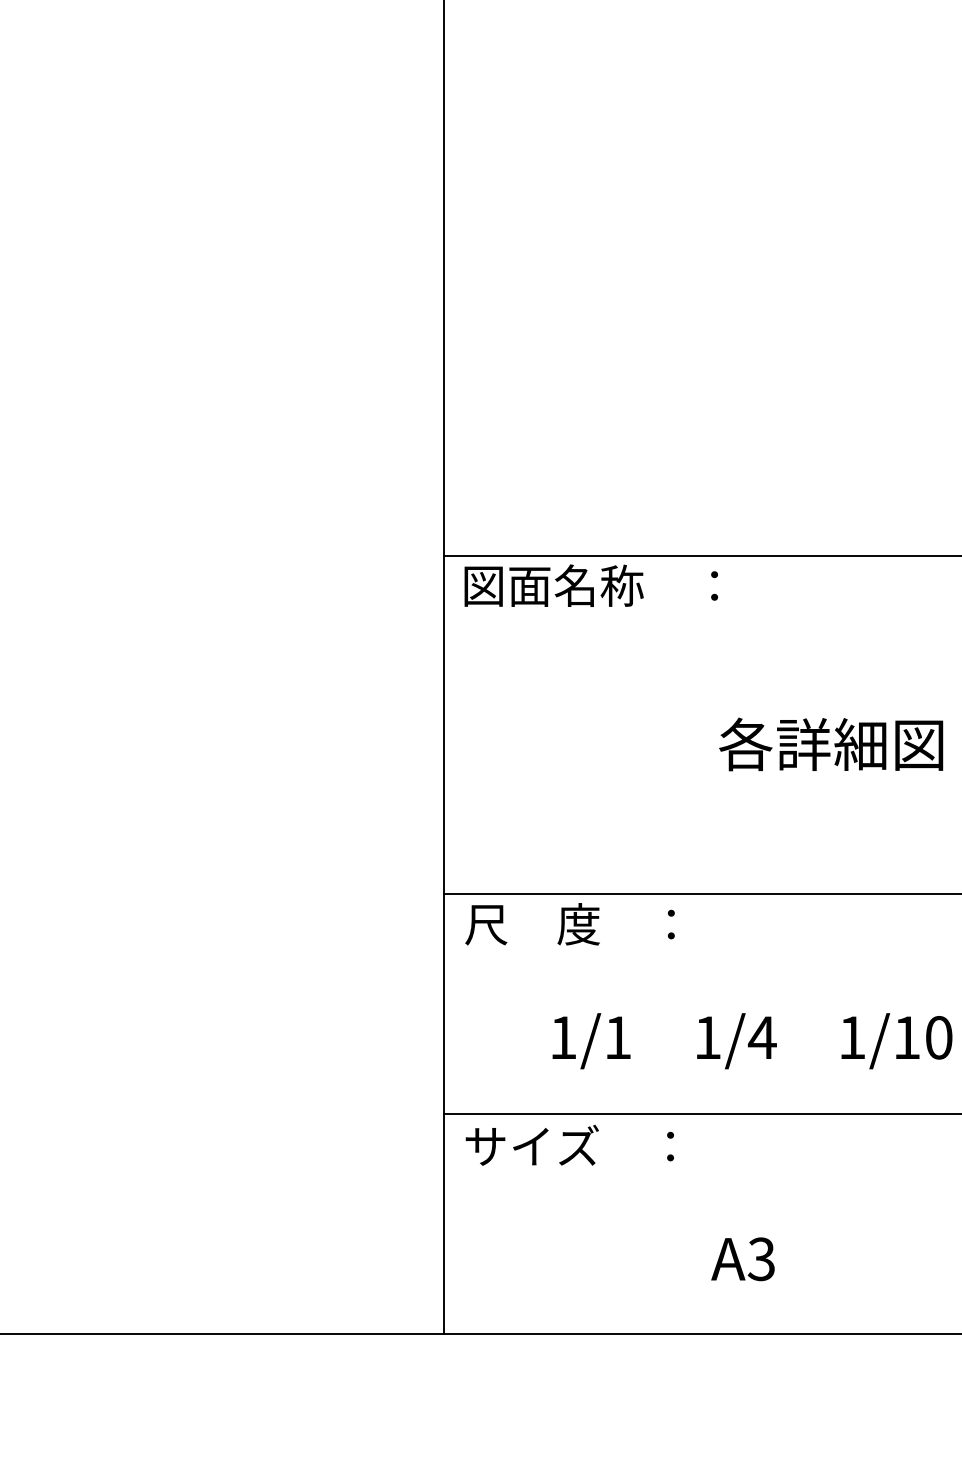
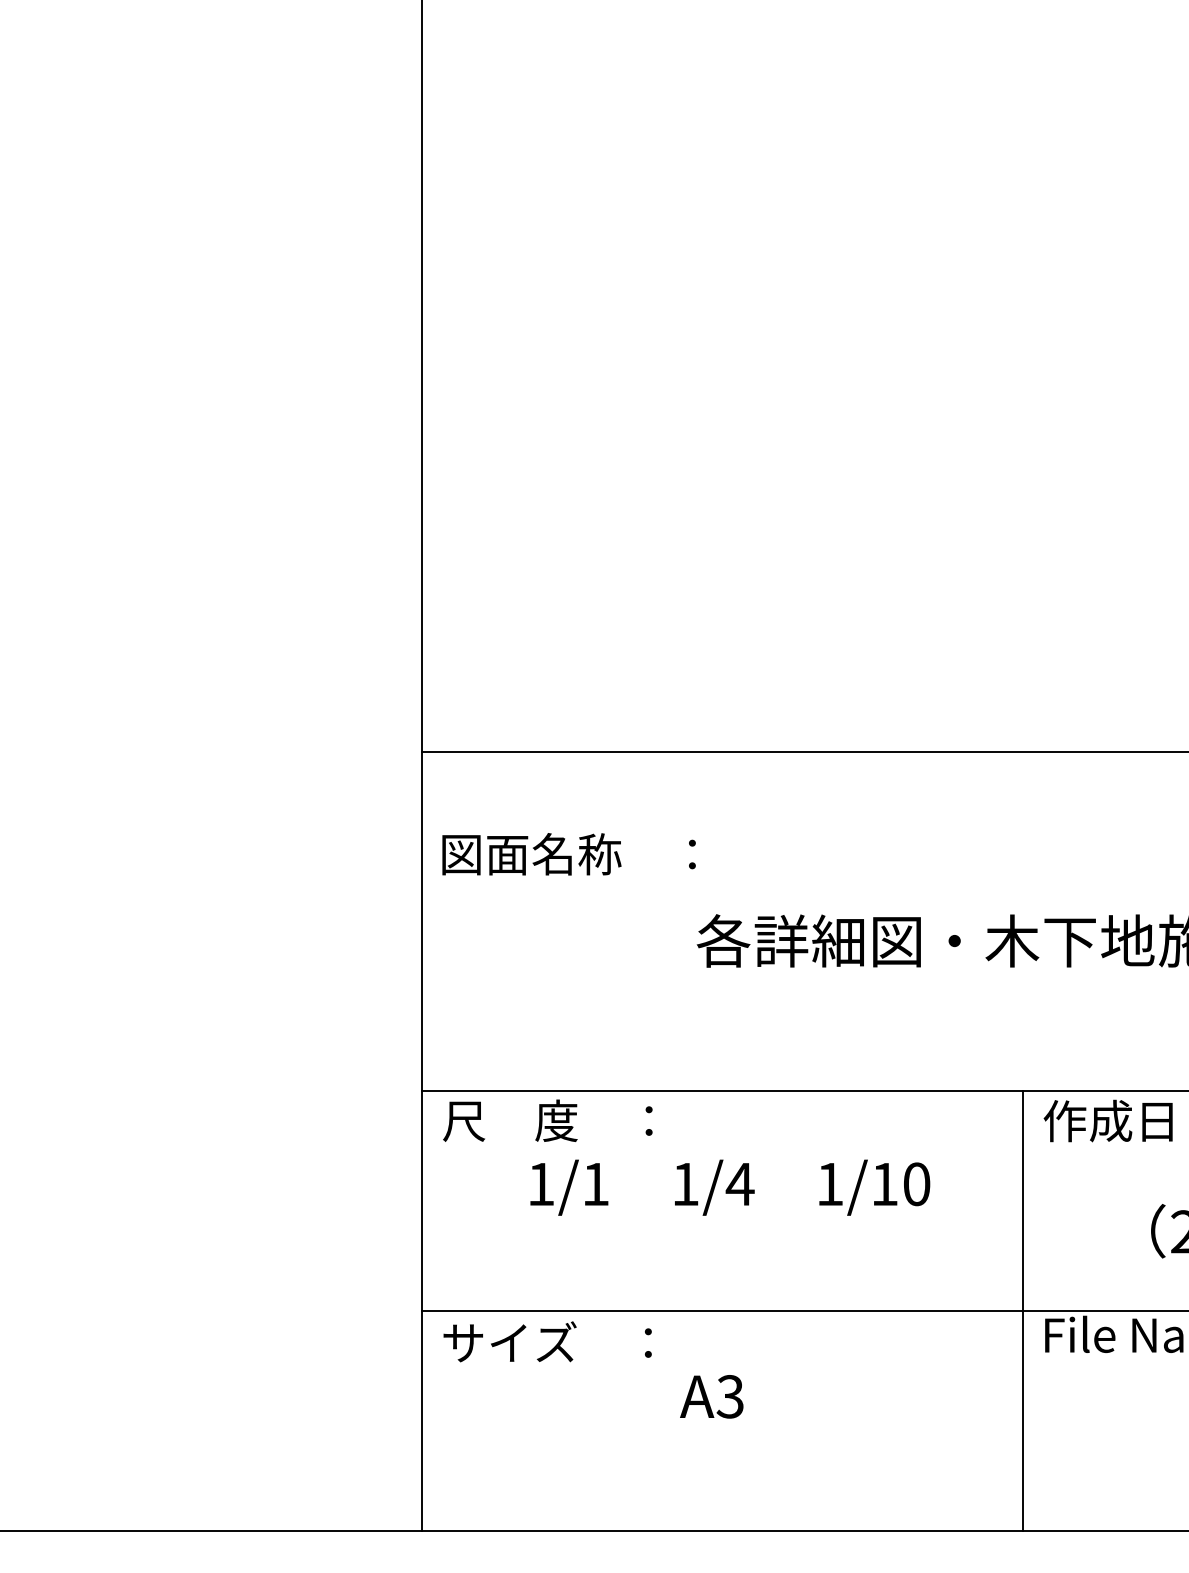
text: (590, 585) -> (568, 854), moved
text: (752, 1040) -> (730, 1187), moved
text: (742, 1258) -> (711, 1396), moved

